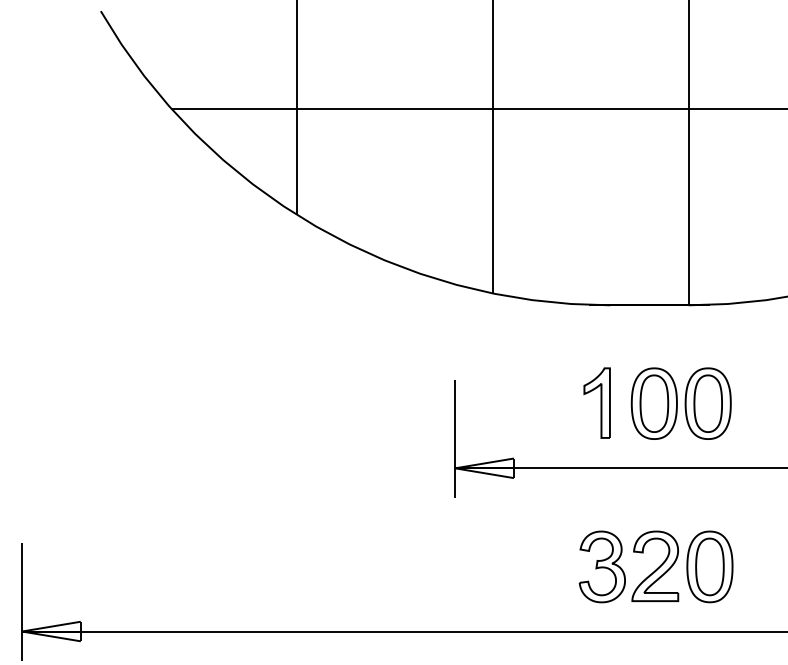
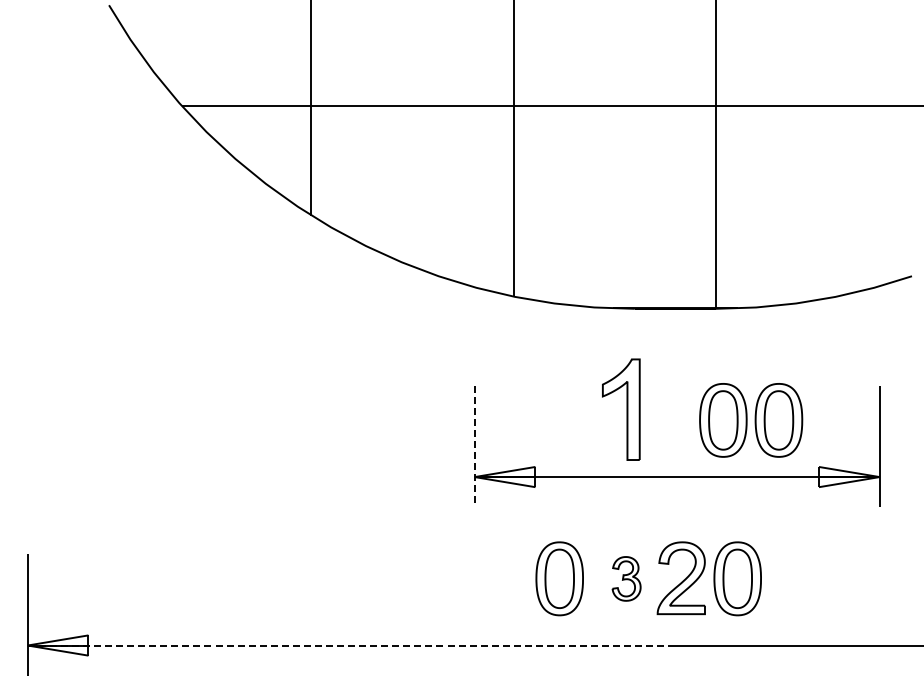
part: (597, 402) -> (621, 409), size x1.4
part: (681, 403) -> (751, 420), moved
line: (454, 438) -> (474, 446), solid -> dashed
part: (537, 566) -> (559, 578), added
part: (602, 566) -> (626, 578), size x0.6
line: (335, 631) -> (351, 645), solid -> dashed

